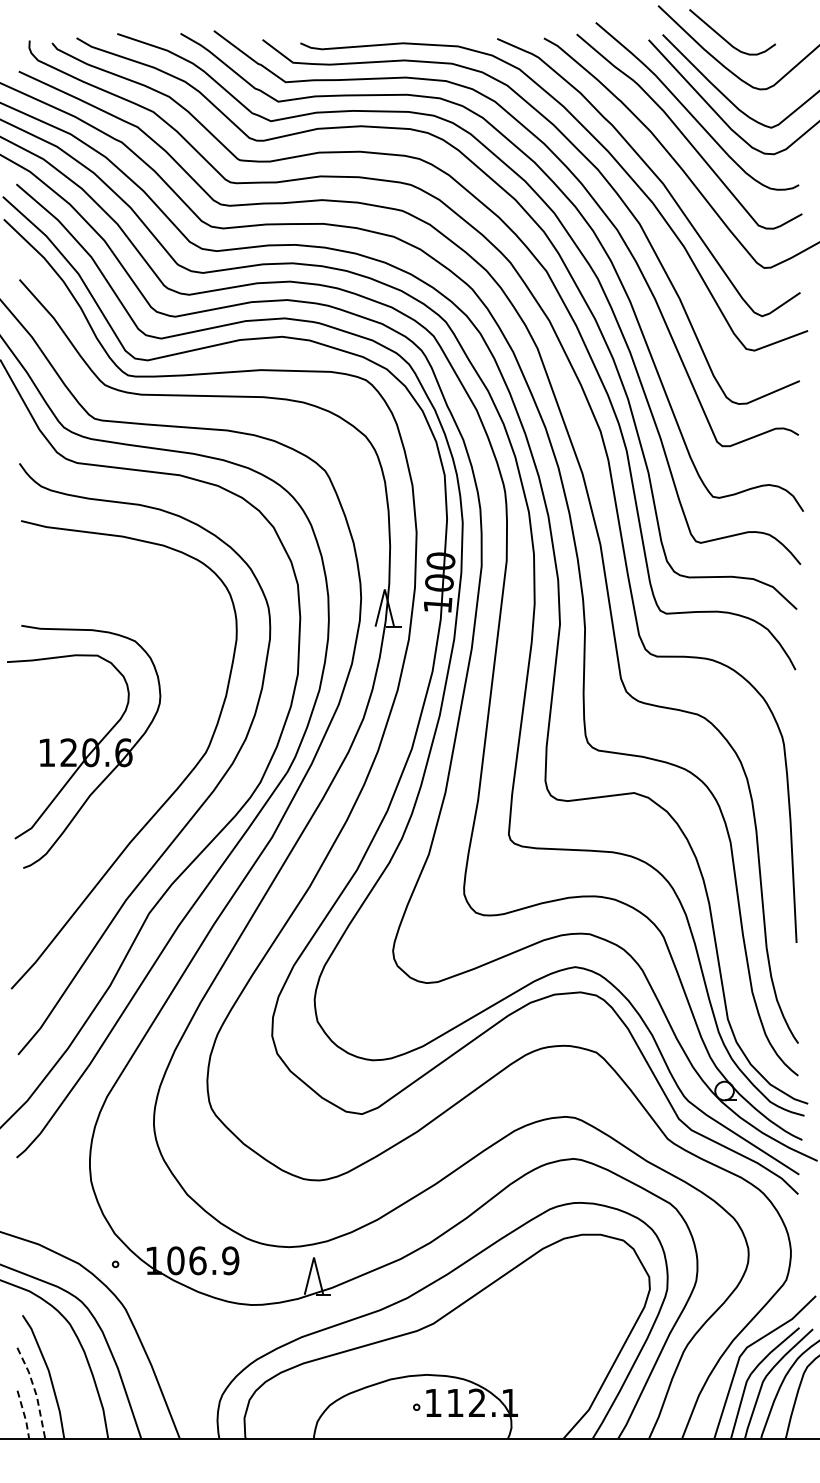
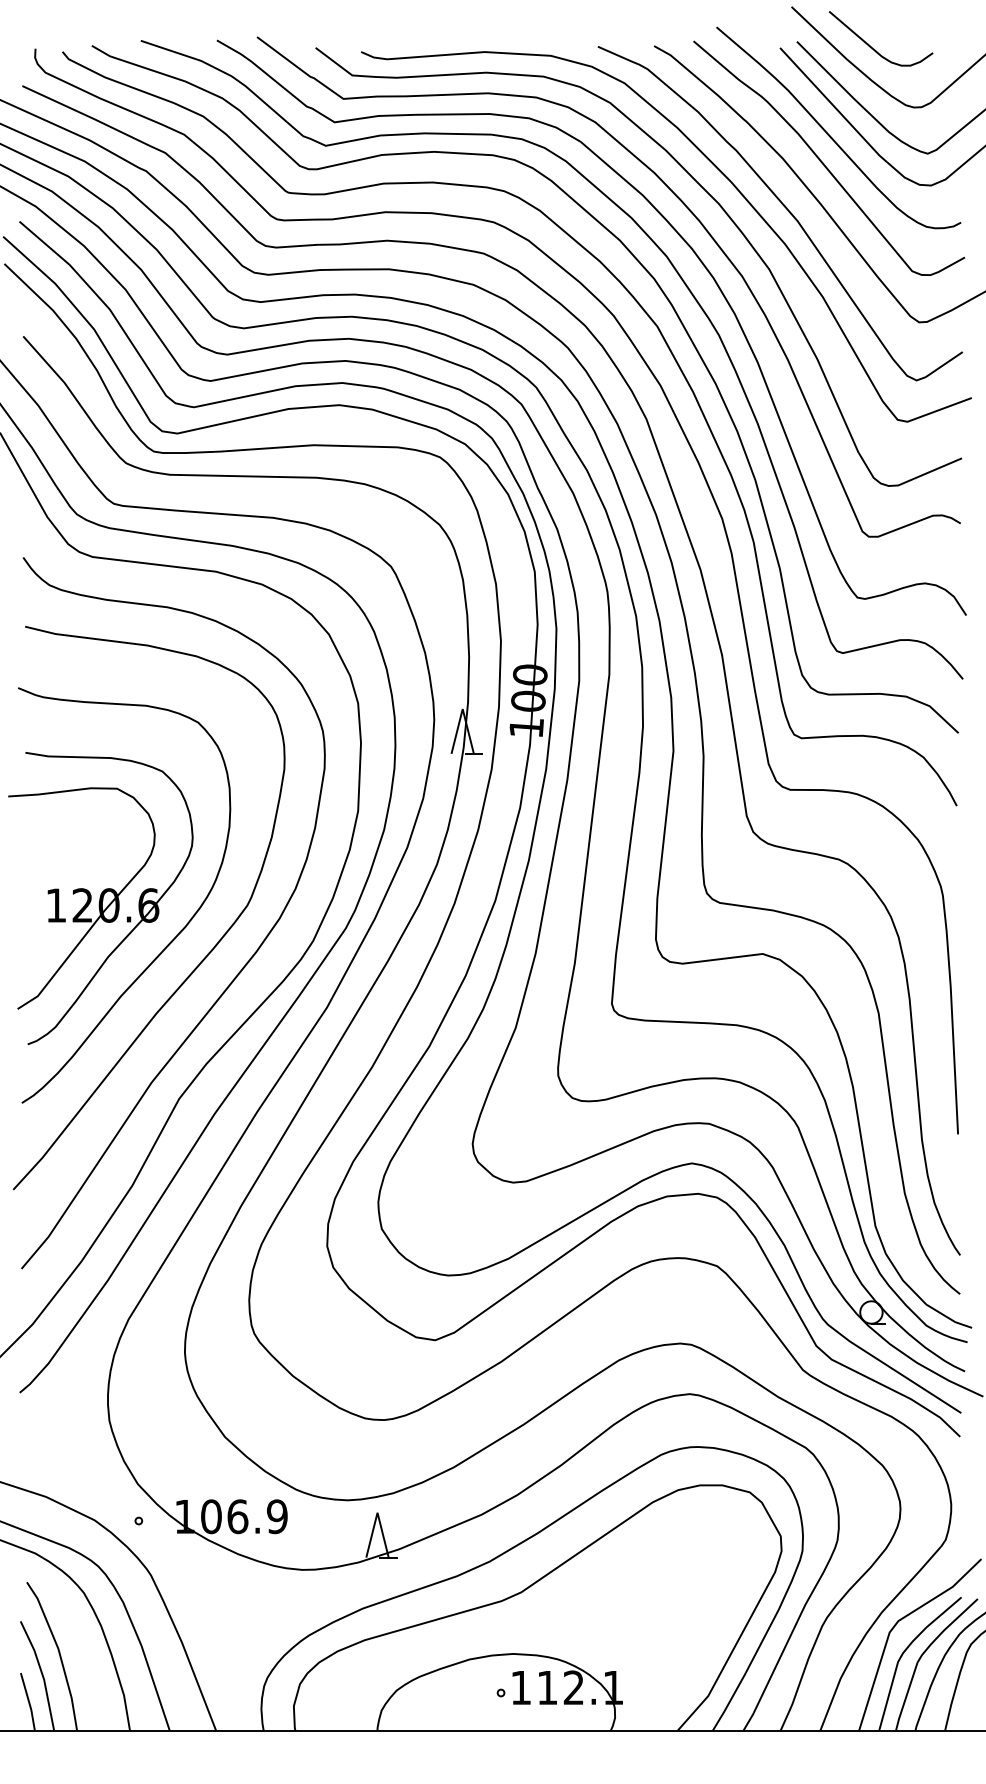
curve: (141, 782) -> (169, 941), added
line: (35, 1391) -> (42, 1673), dashed -> solid
line: (24, 1415) -> (29, 1702), dashed -> solid

